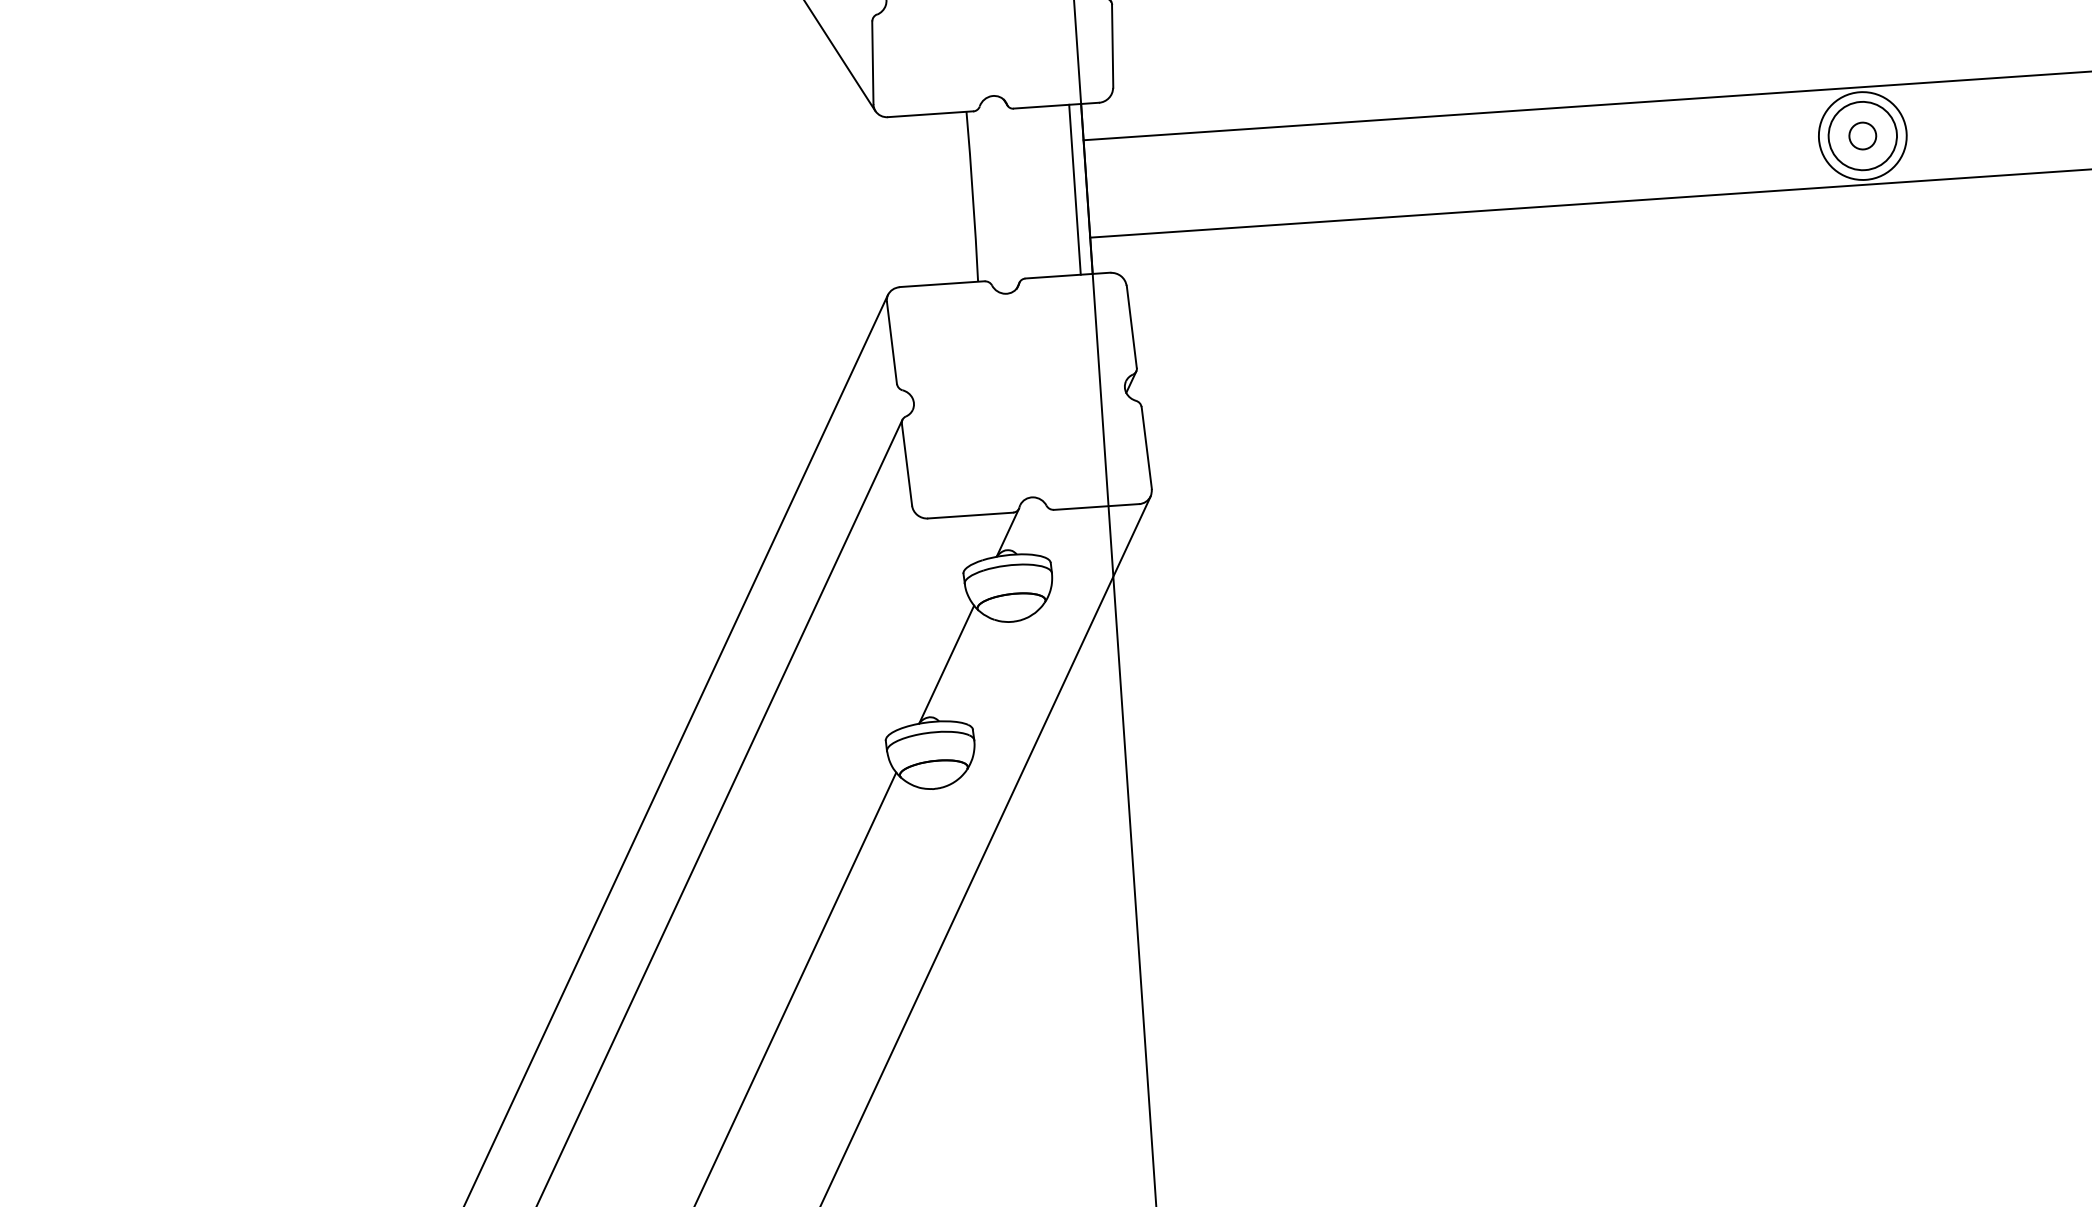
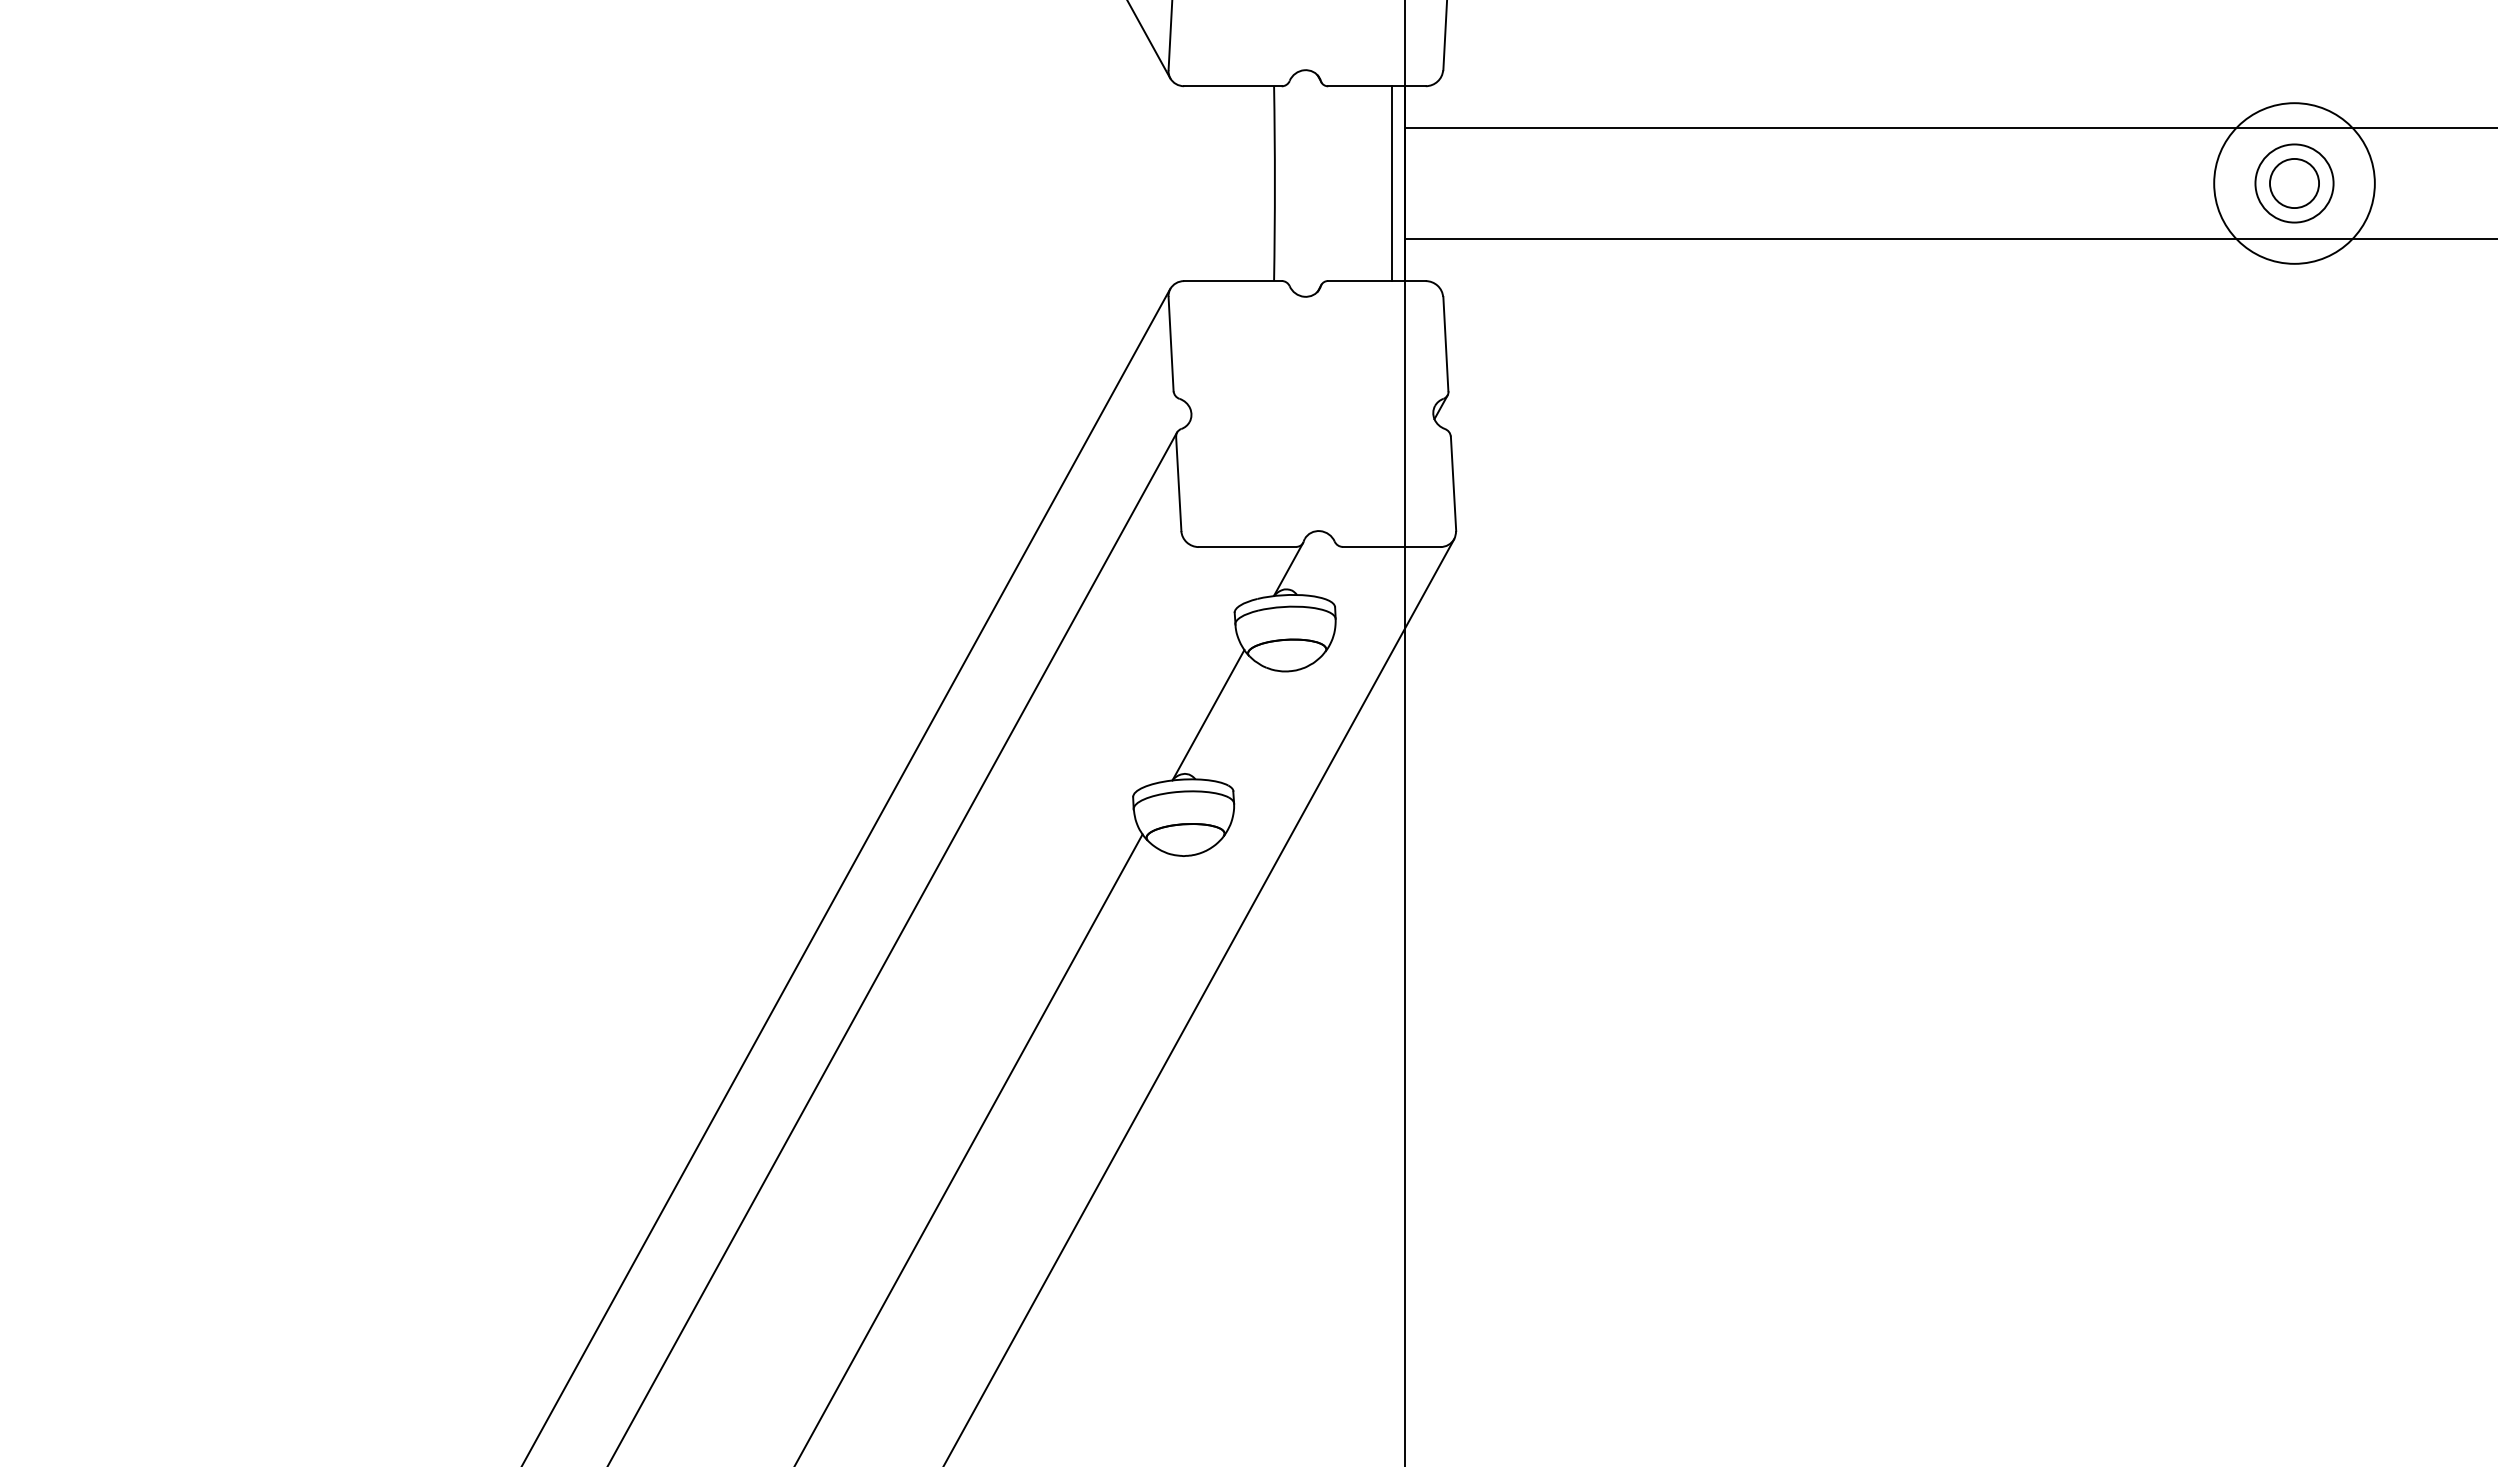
circle: (1862, 136) -> (2294, 183), size x1.6
circle: (1862, 136) -> (2294, 183), size x1.6

